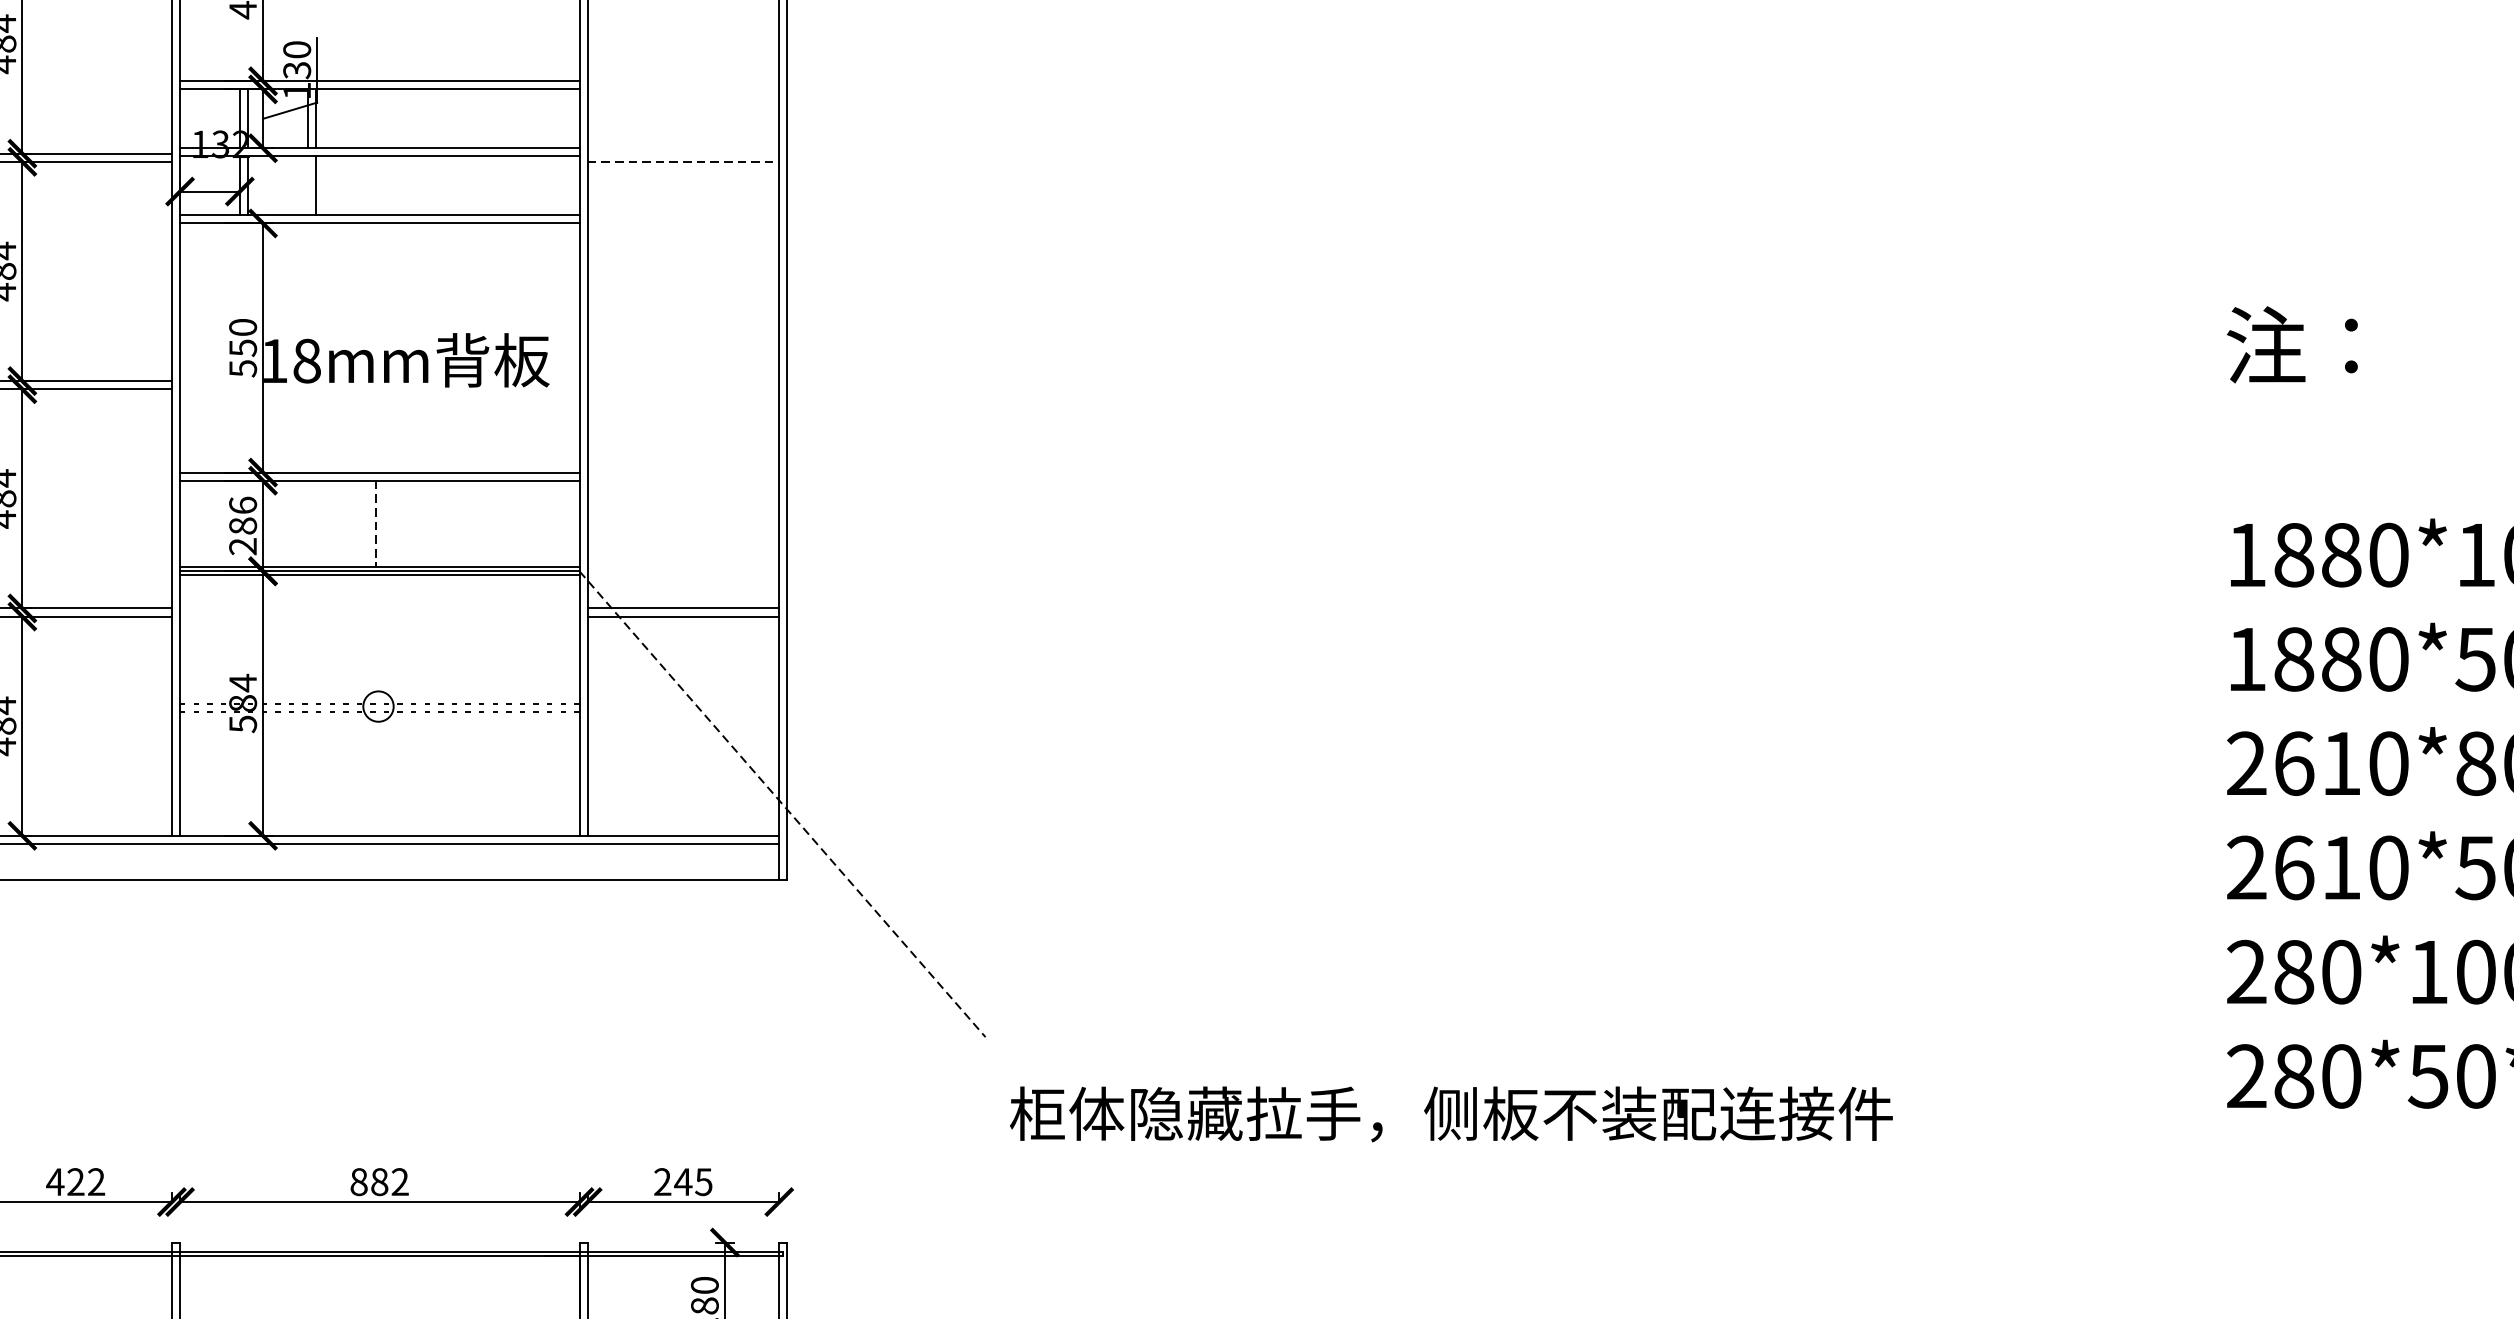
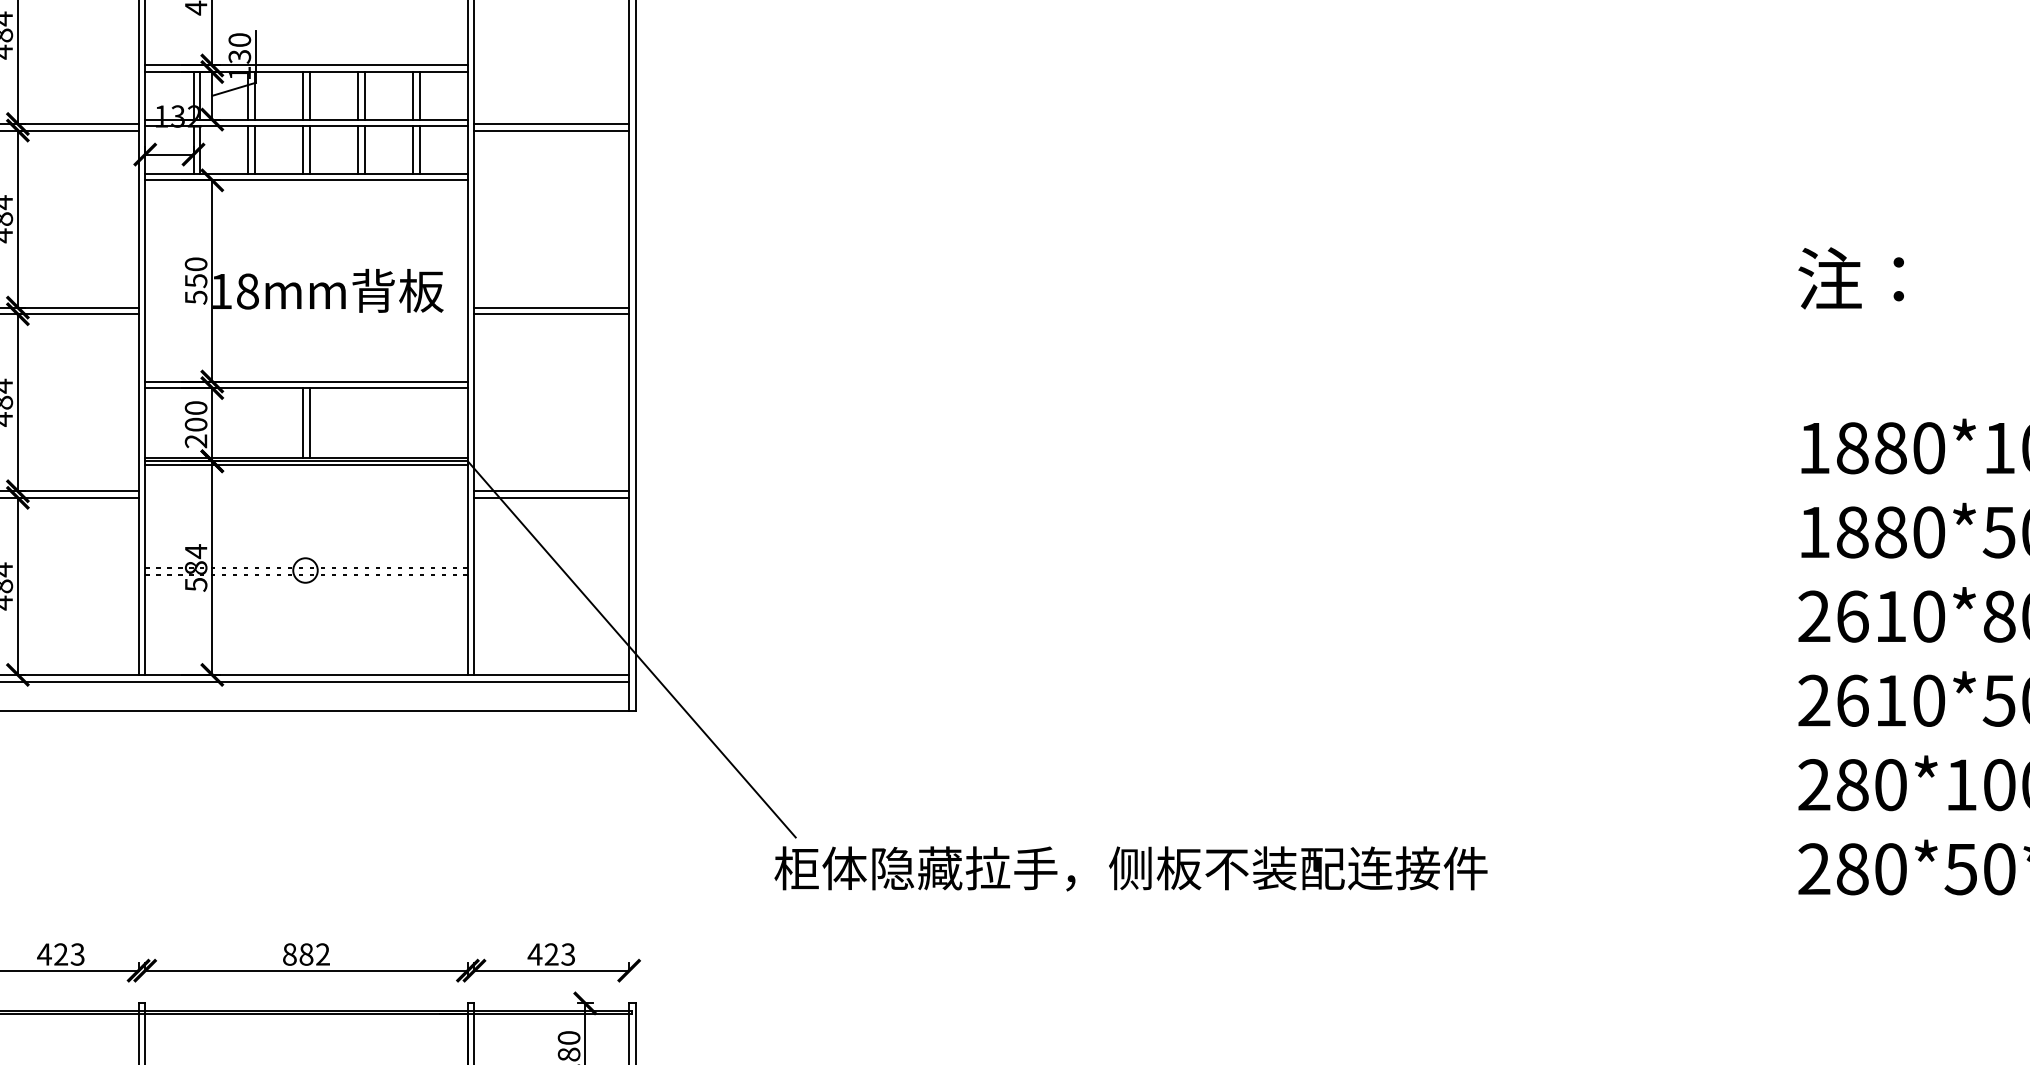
line: (376, 118) -> (303, 95), added
line: (383, 118) -> (309, 95), added
line: (444, 118) -> (358, 95), added
line: (451, 118) -> (364, 95), added
line: (510, 118) -> (412, 95), added
line: (519, 118) -> (419, 95), added
line: (683, 154) -> (551, 124), added
line: (684, 161) -> (552, 130), dashed -> solid
line: (307, 185) -> (248, 149), added
line: (376, 185) -> (303, 149), added
line: (383, 185) -> (309, 149), added
line: (444, 185) -> (358, 149), added
line: (451, 185) -> (364, 149), added
line: (510, 185) -> (412, 149), added
line: (519, 185) -> (419, 149), added
line: (683, 380) -> (551, 307), added
line: (683, 389) -> (551, 314), added
text: (242, 515) -> (195, 416), 286 -> 200
line: (376, 524) -> (303, 423), dashed -> solid
line: (383, 524) -> (309, 423), added
line: (782, 804) -> (631, 649), dashed -> solid
text: (1450, 1113) -> (1130, 868), moved
text: (96, 1182) -> (77, 954), 422 -> 423
text: (683, 1182) -> (551, 954), 245 -> 423

